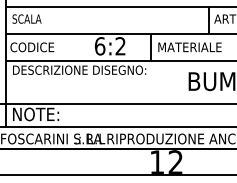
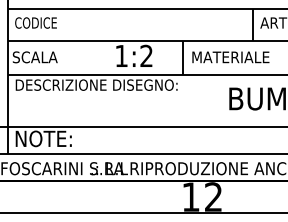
text: (29, 18) -> (35, 22), SCALA -> CODICE
text: (100, 46) -> (122, 56), 6:2 -> 1:2
text: (32, 47) -> (39, 57), CODICE -> SCALA

